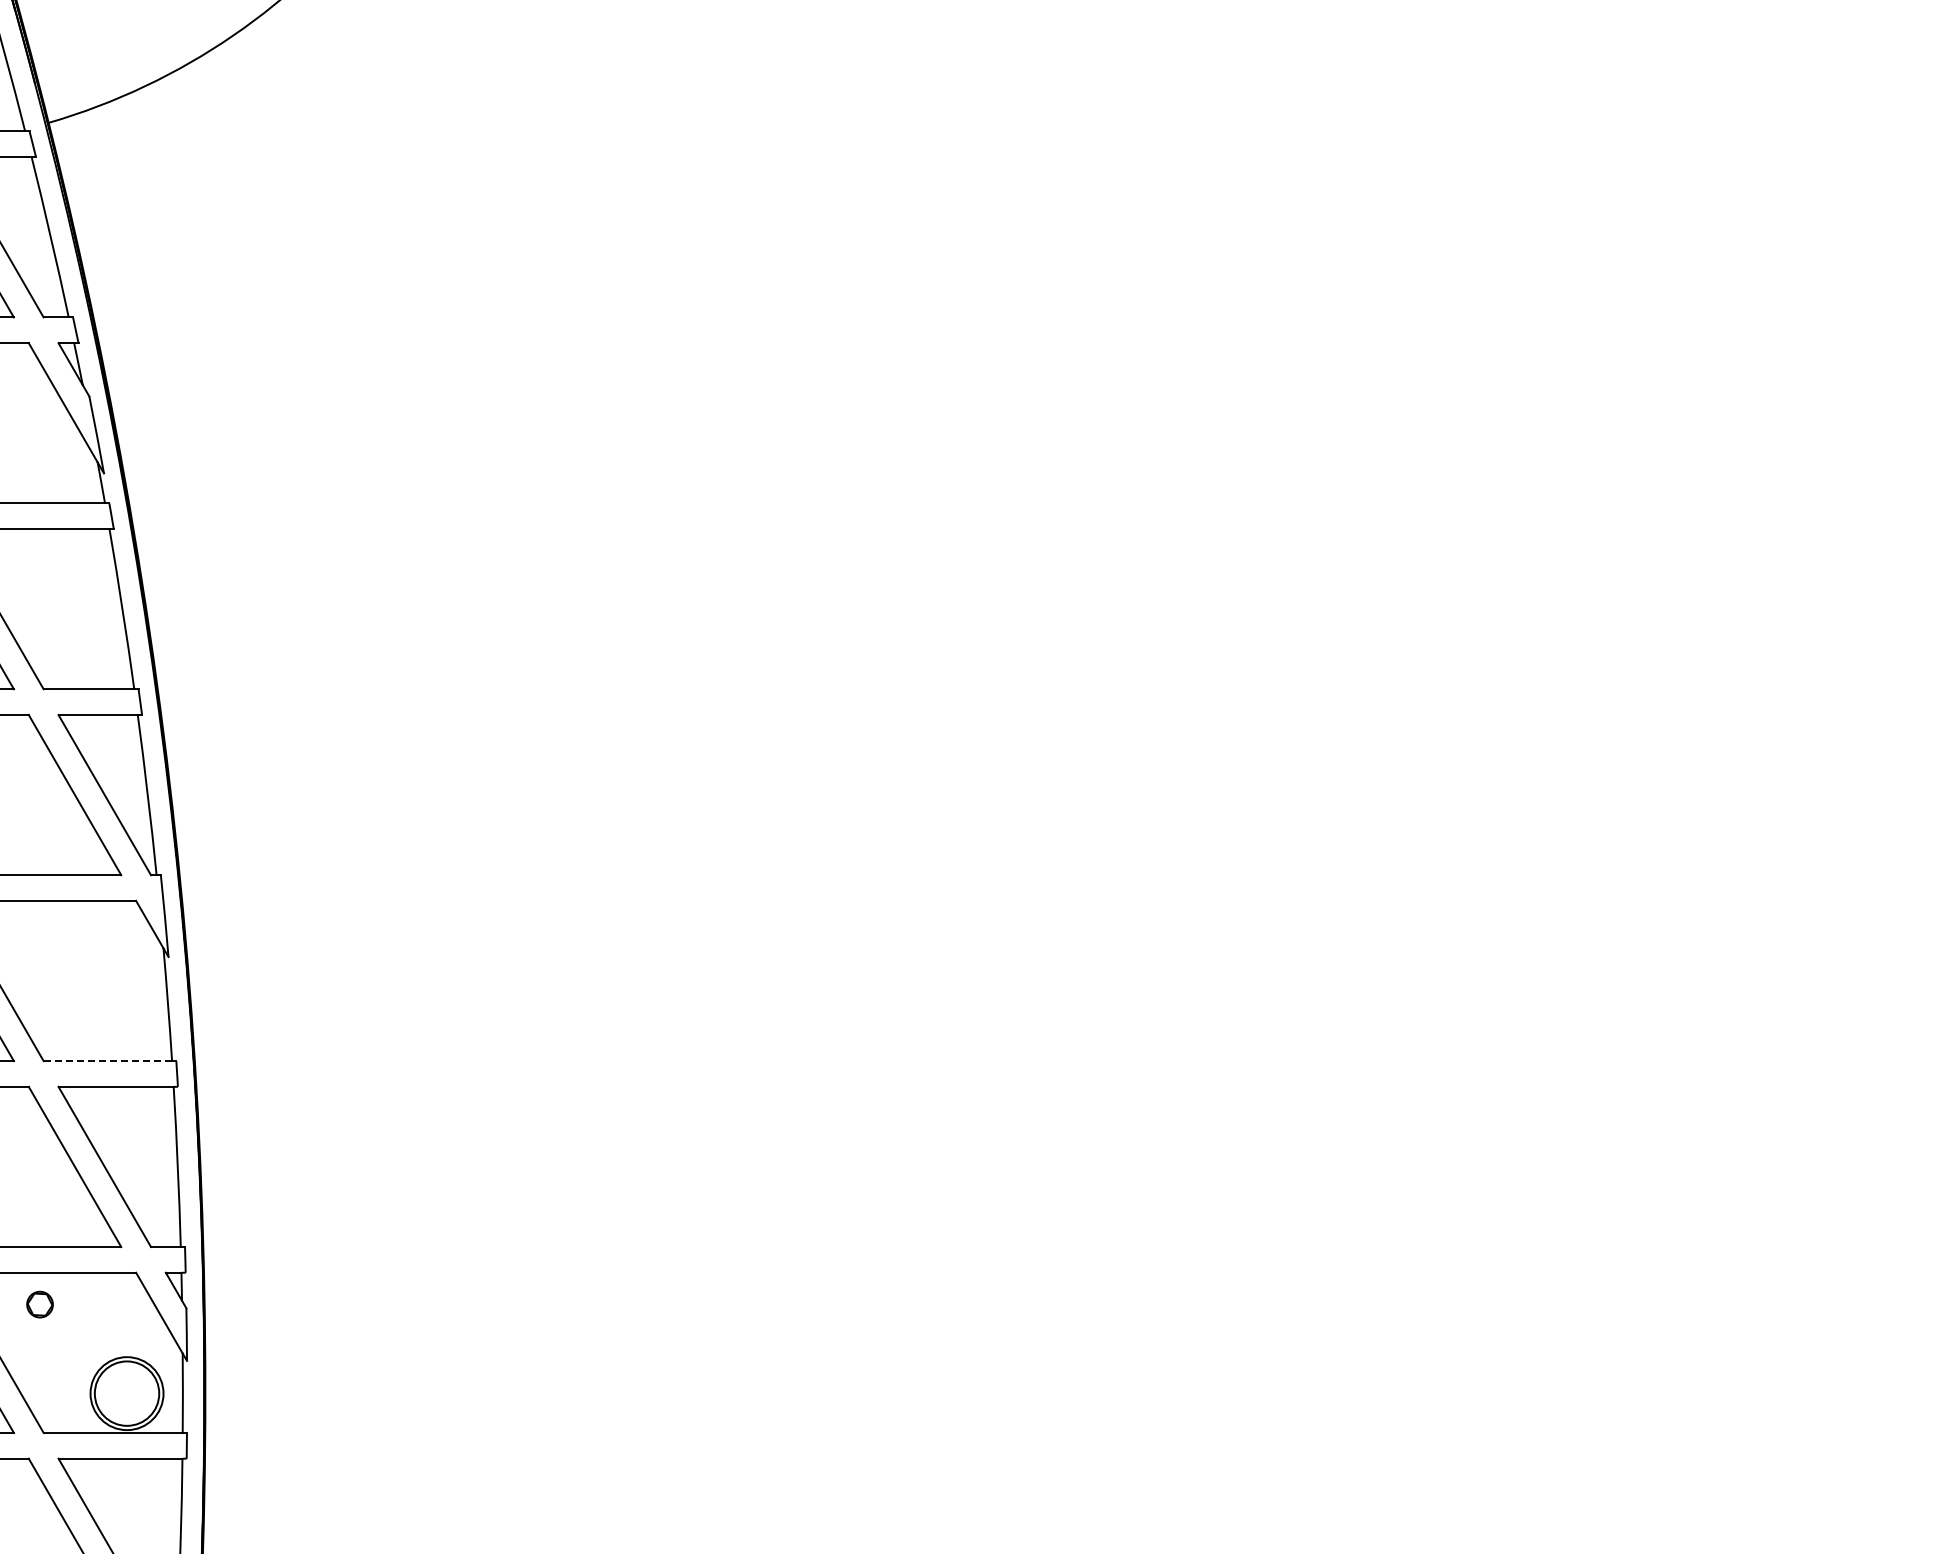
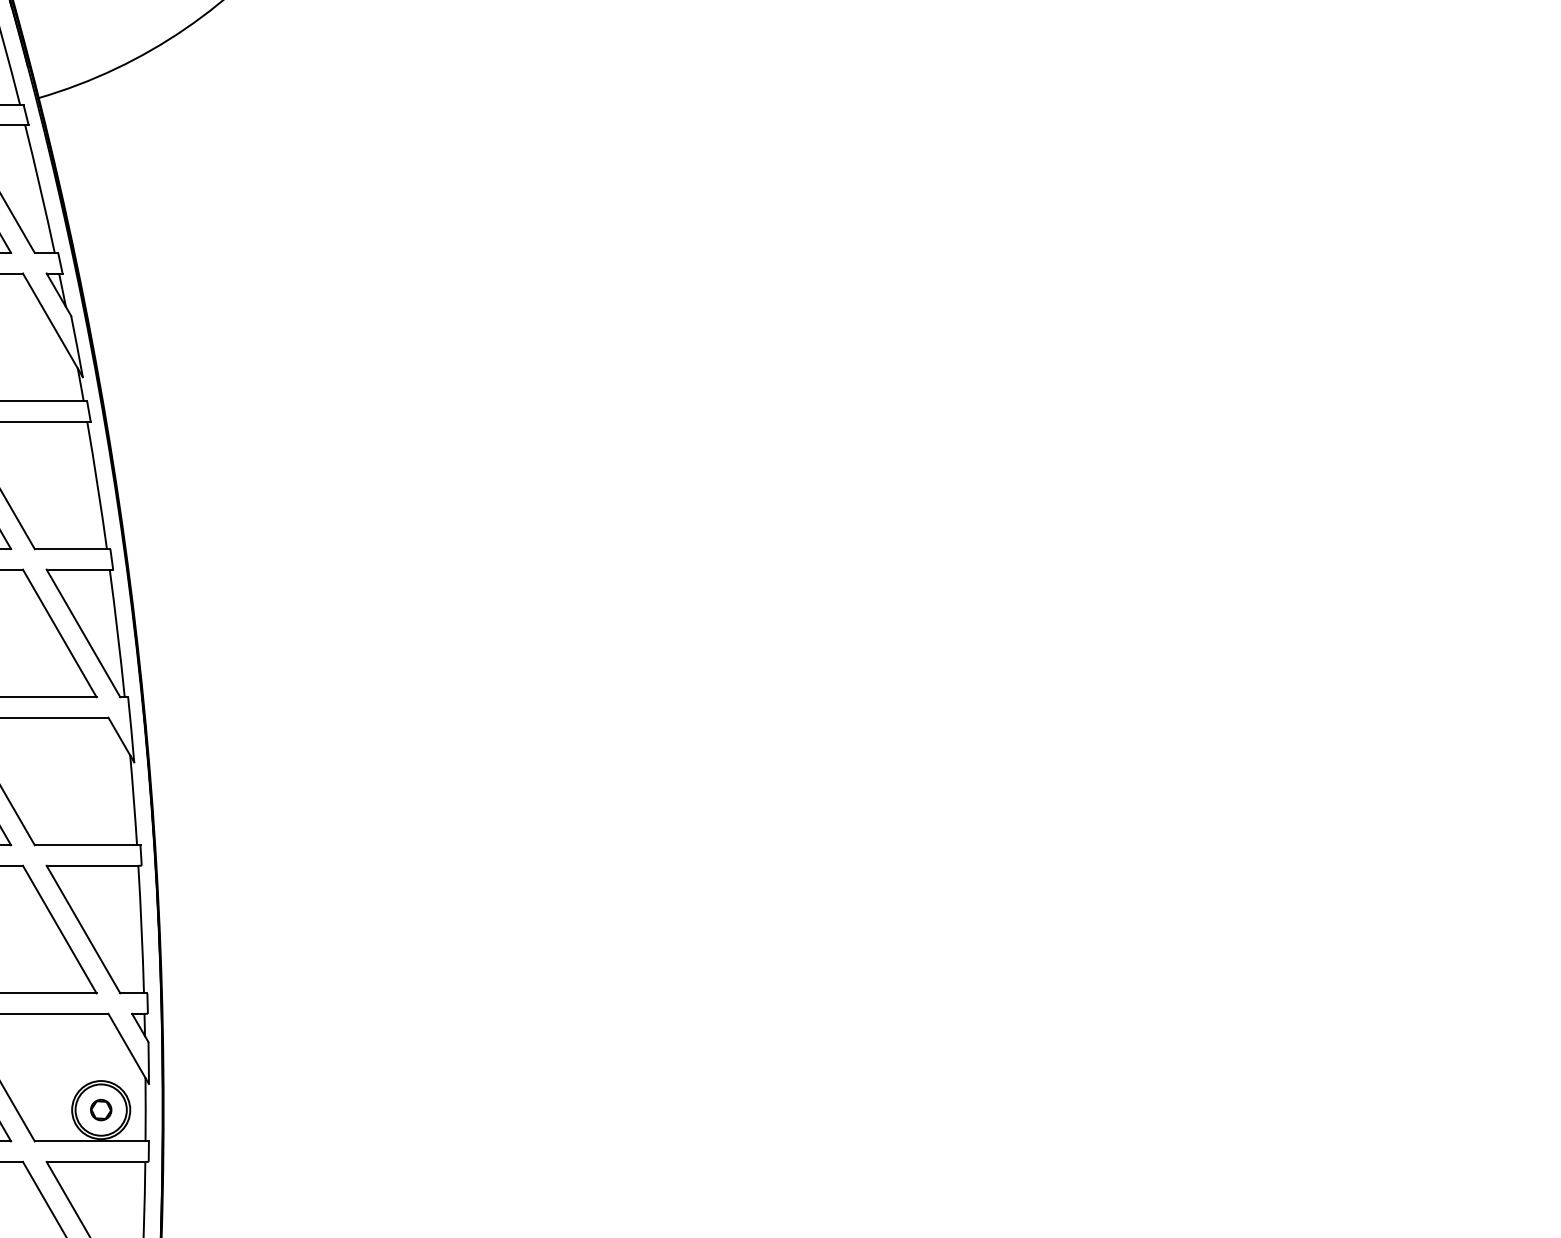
line: (107, 1061) -> (85, 845), dashed -> solid
part: (39, 1304) -> (100, 1109), moved

